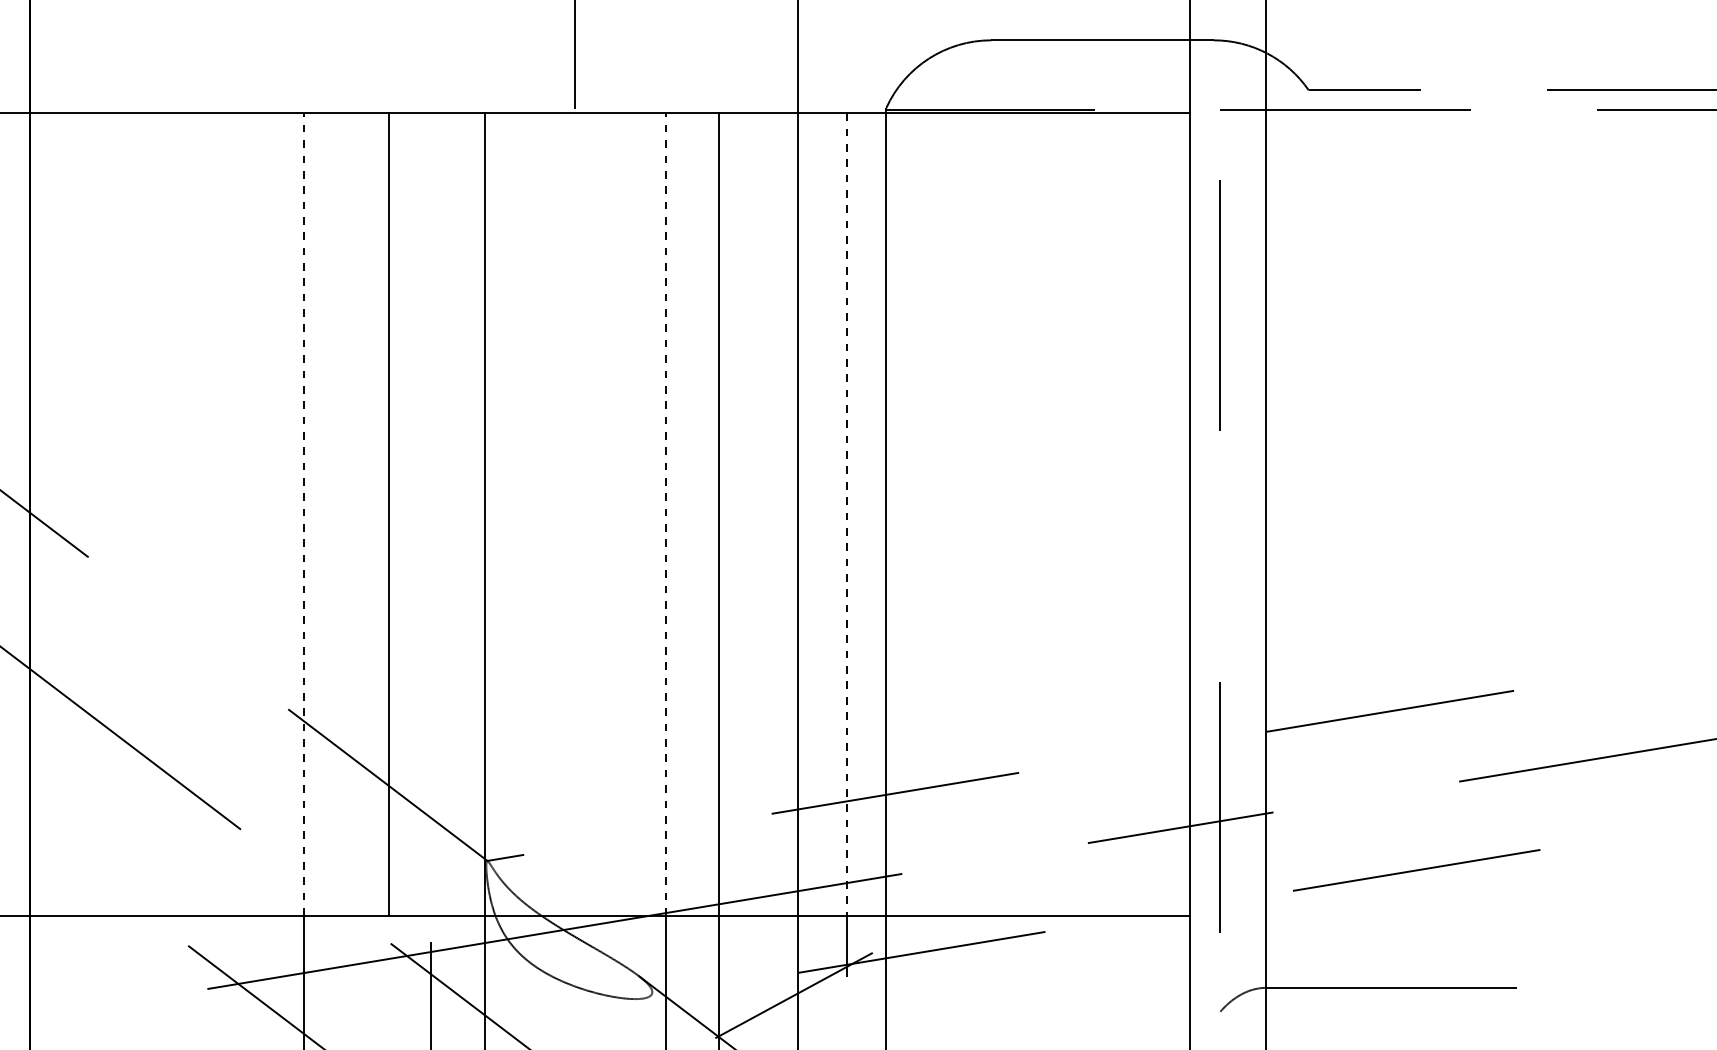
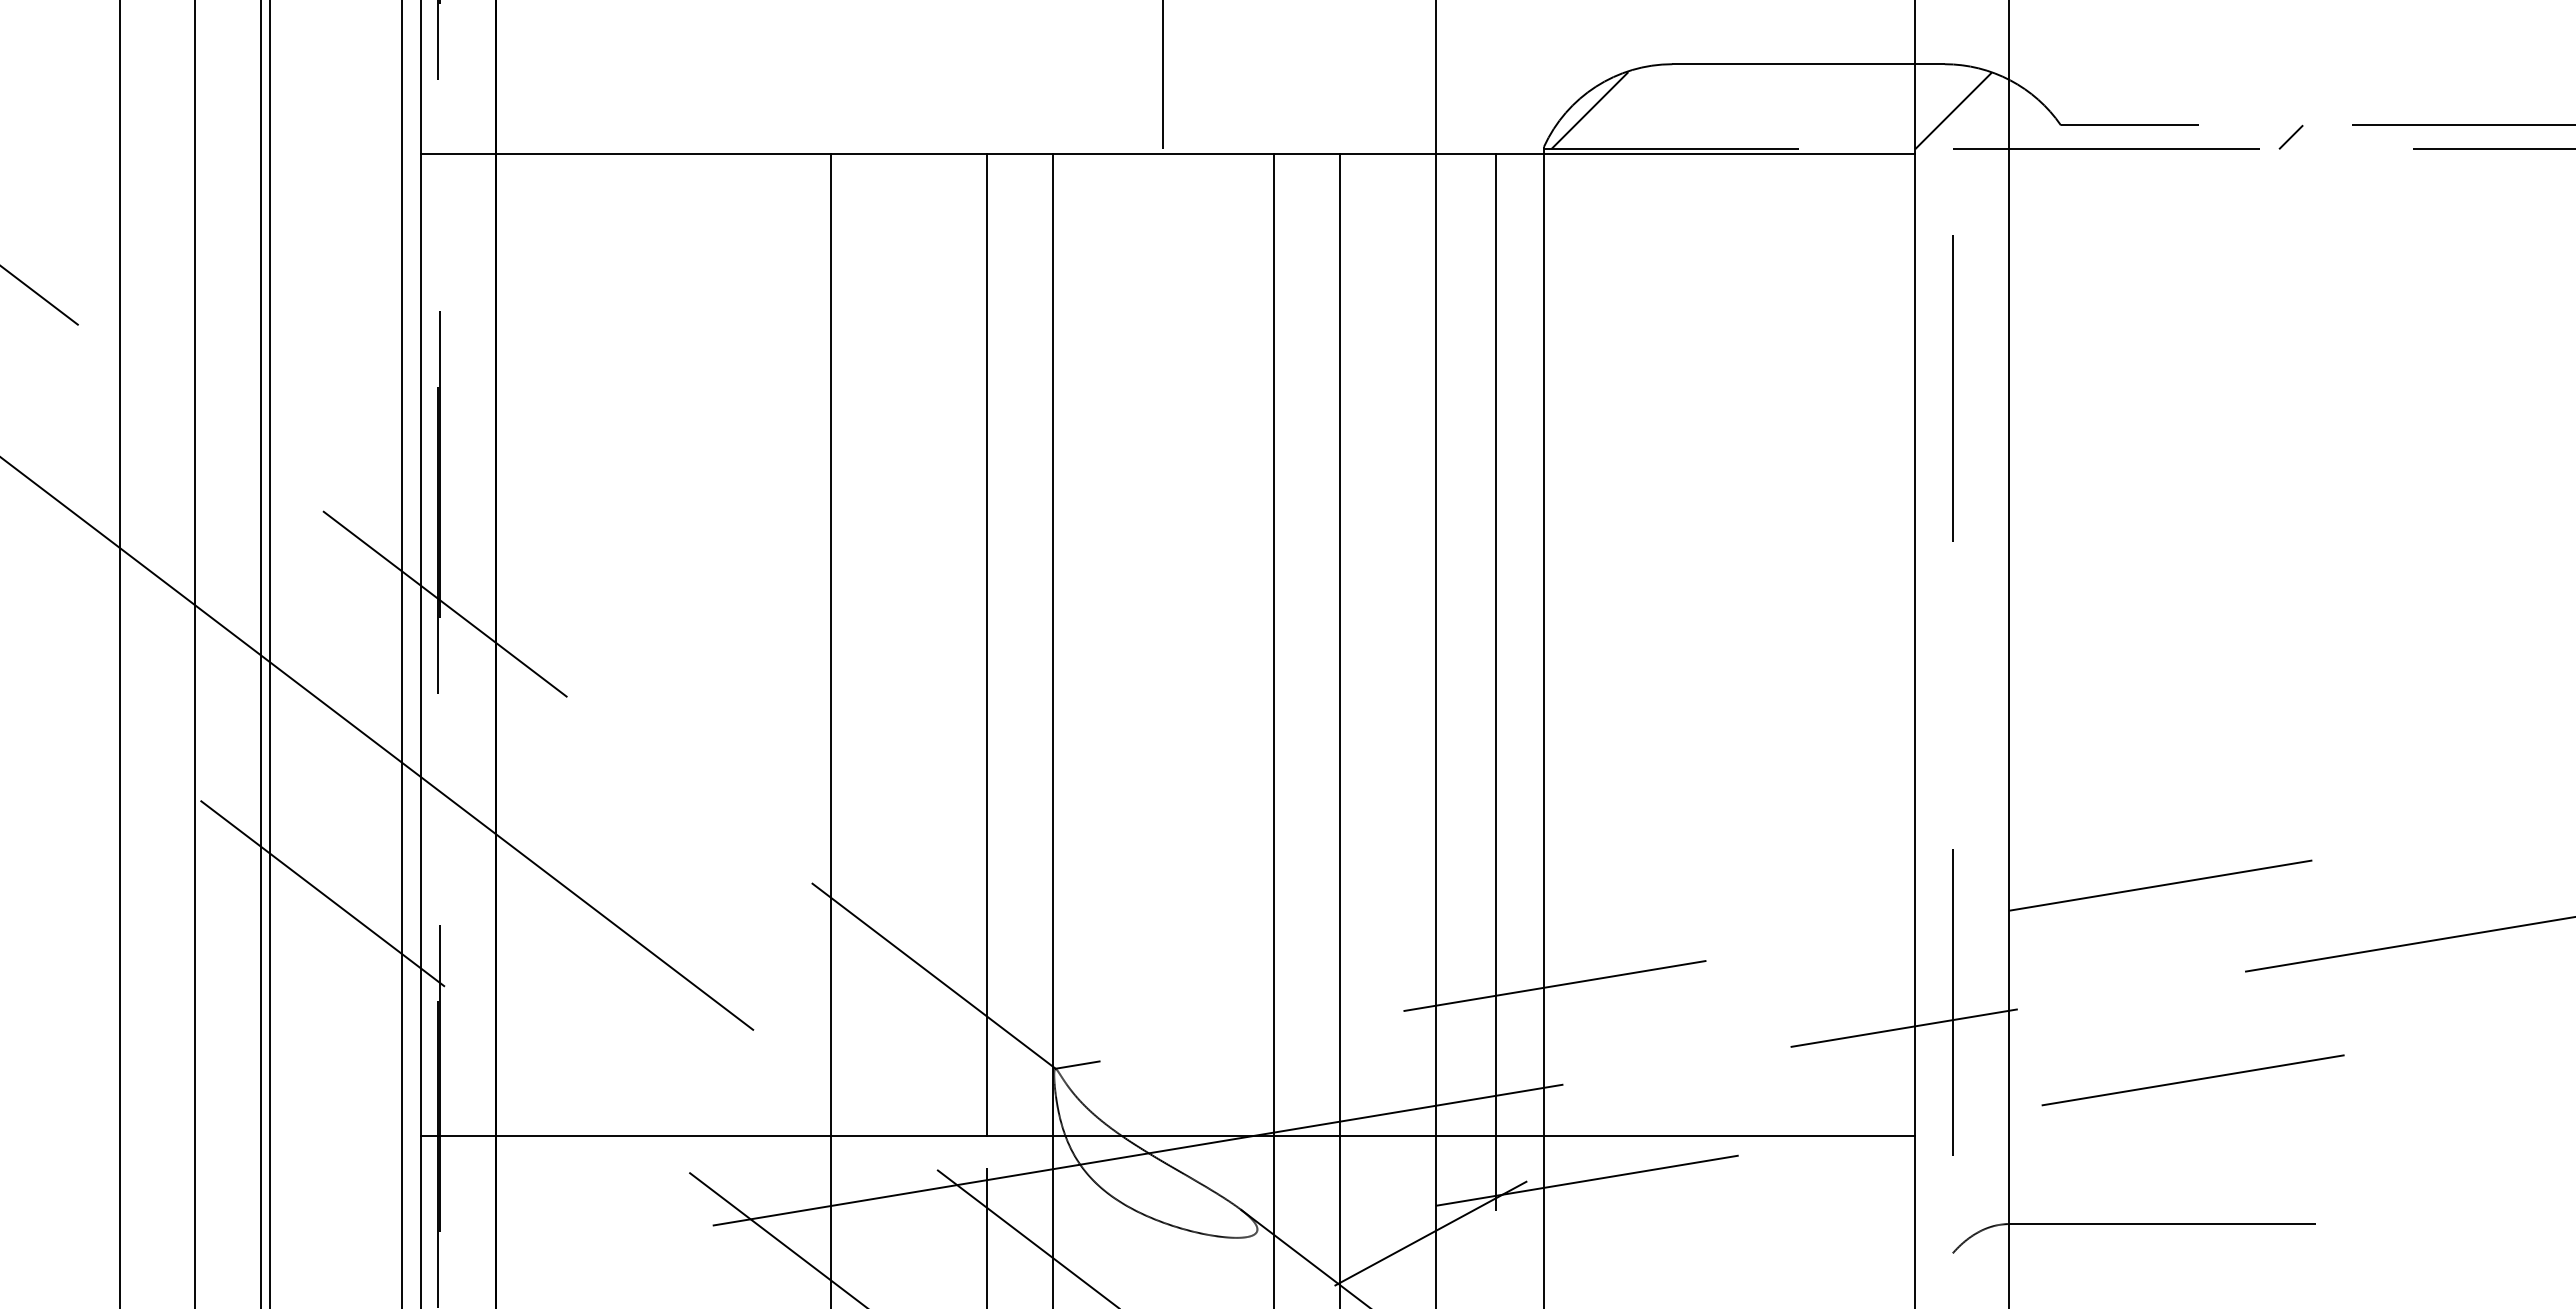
line: (923, 78) -> (1589, 110), added
line: (1220, 78) -> (1953, 110), added
line: (1497, 100) -> (2291, 137), added
line: (303, 514) -> (830, 644), dashed -> solid
line: (389, 514) -> (987, 644), moved
line: (665, 514) -> (1273, 644), dashed -> solid
line: (846, 515) -> (1495, 645), dashed -> solid

